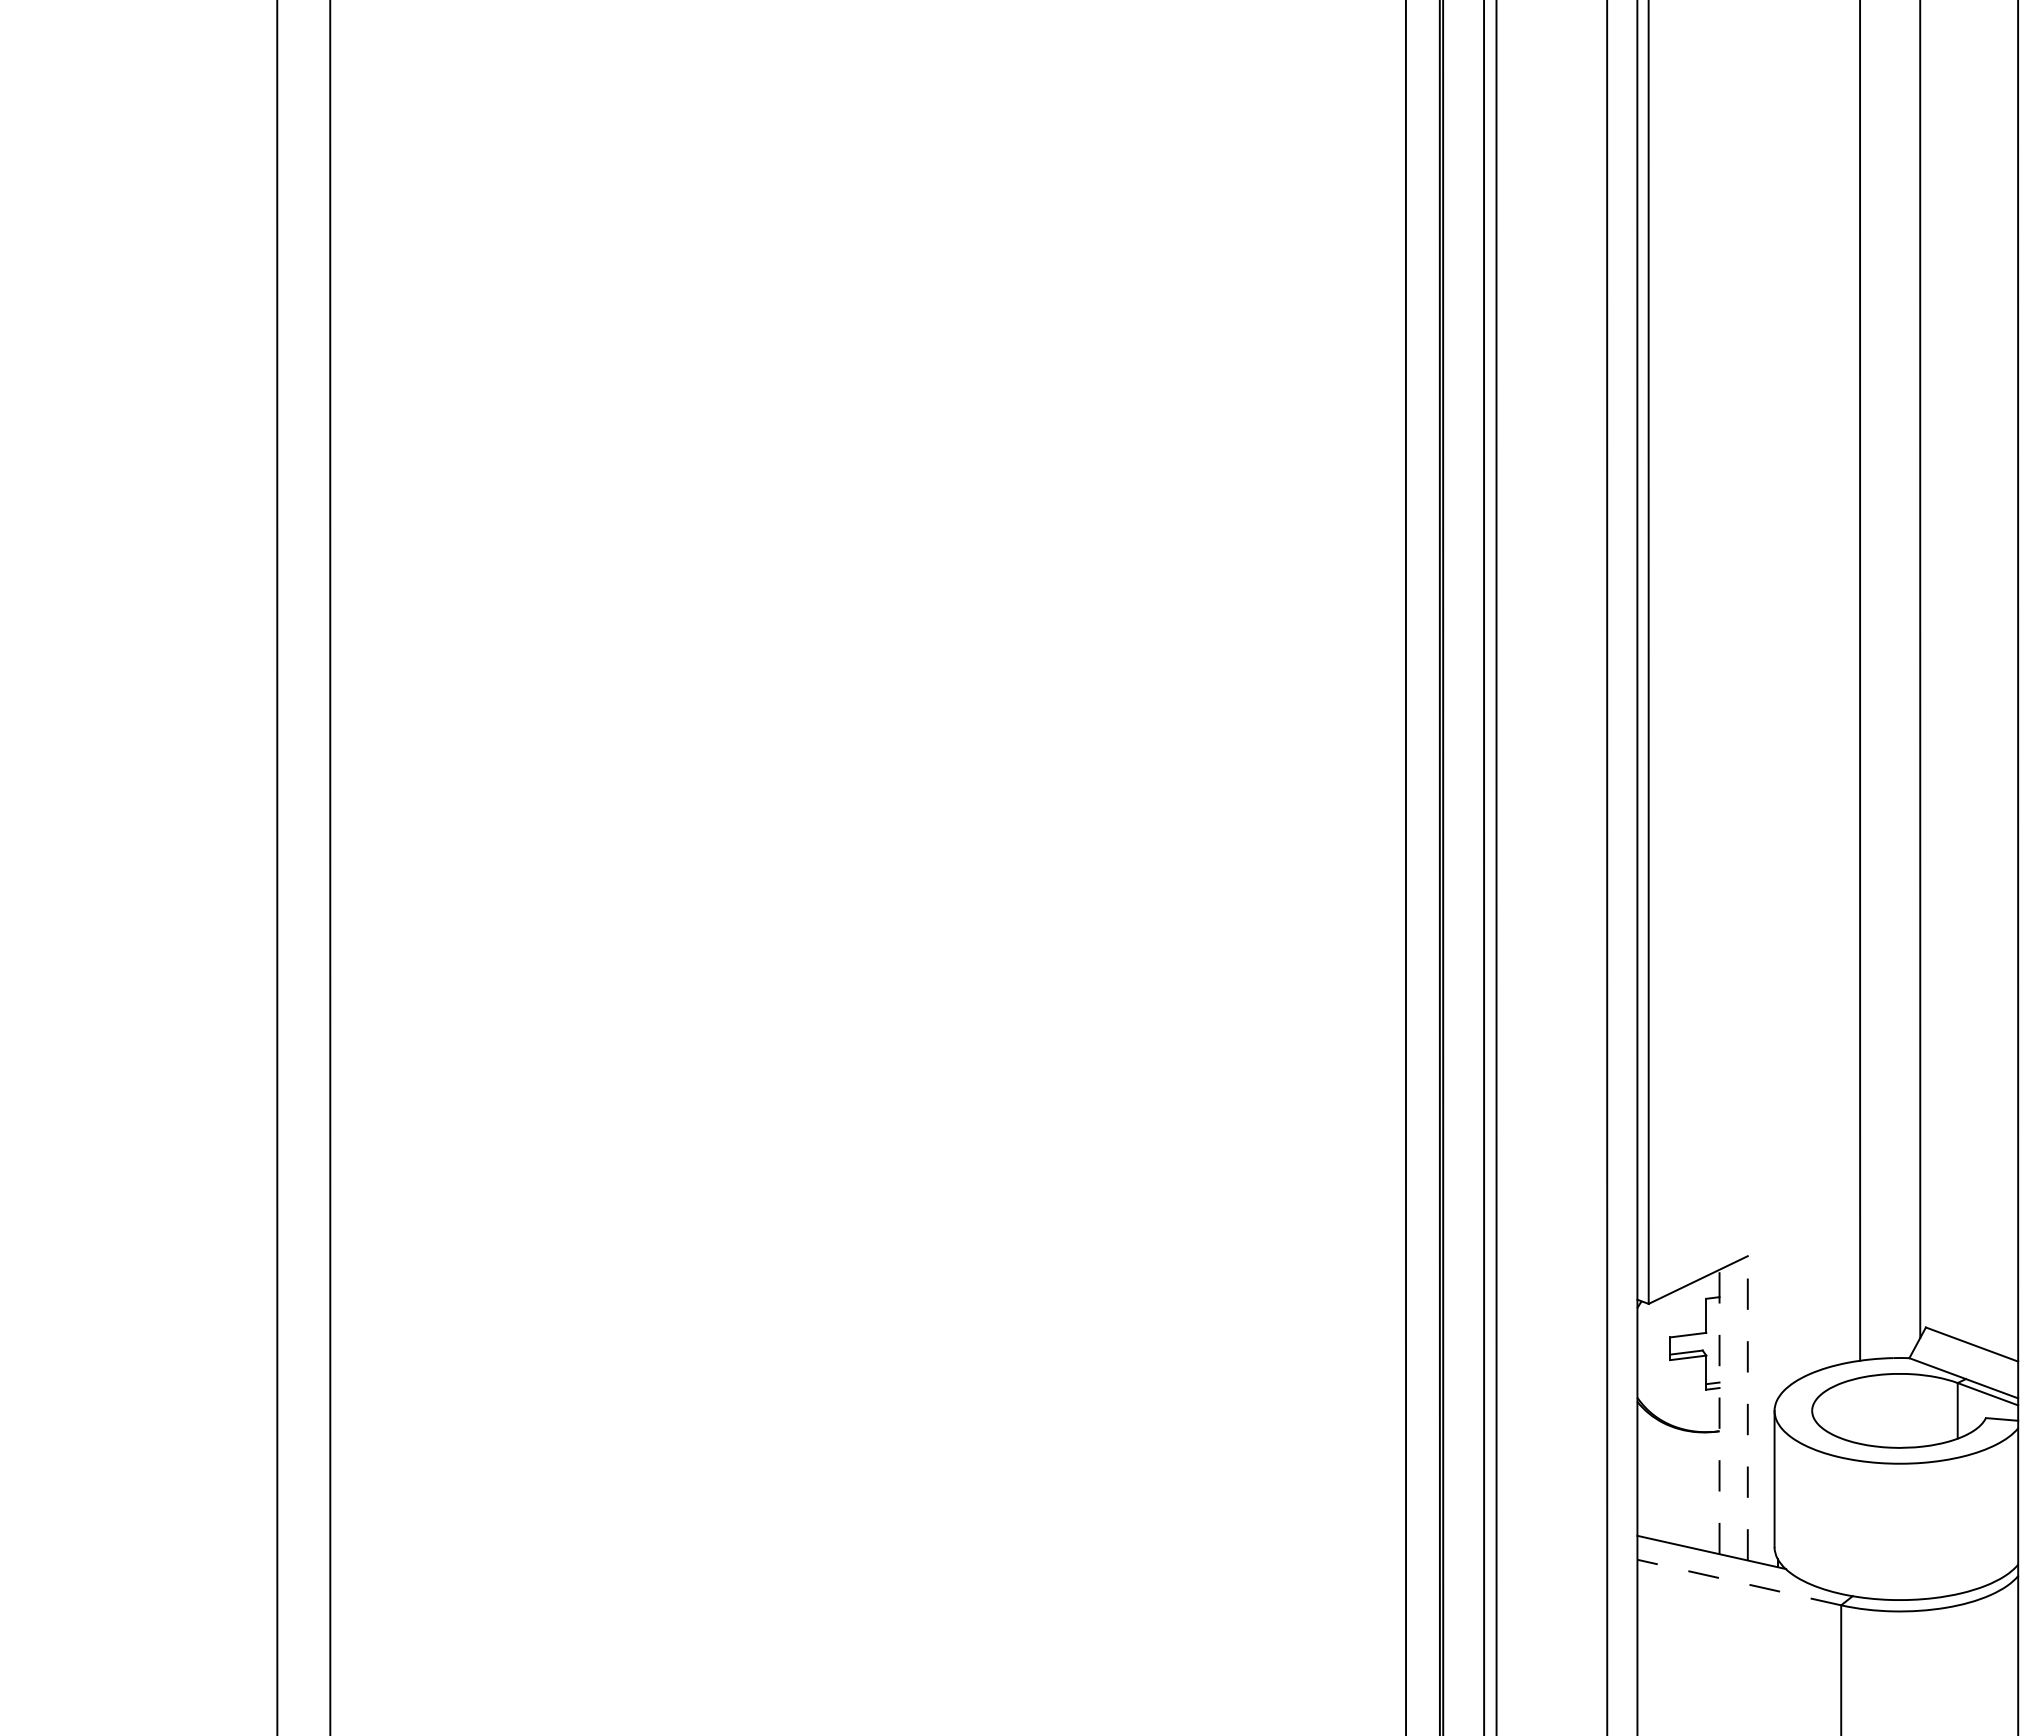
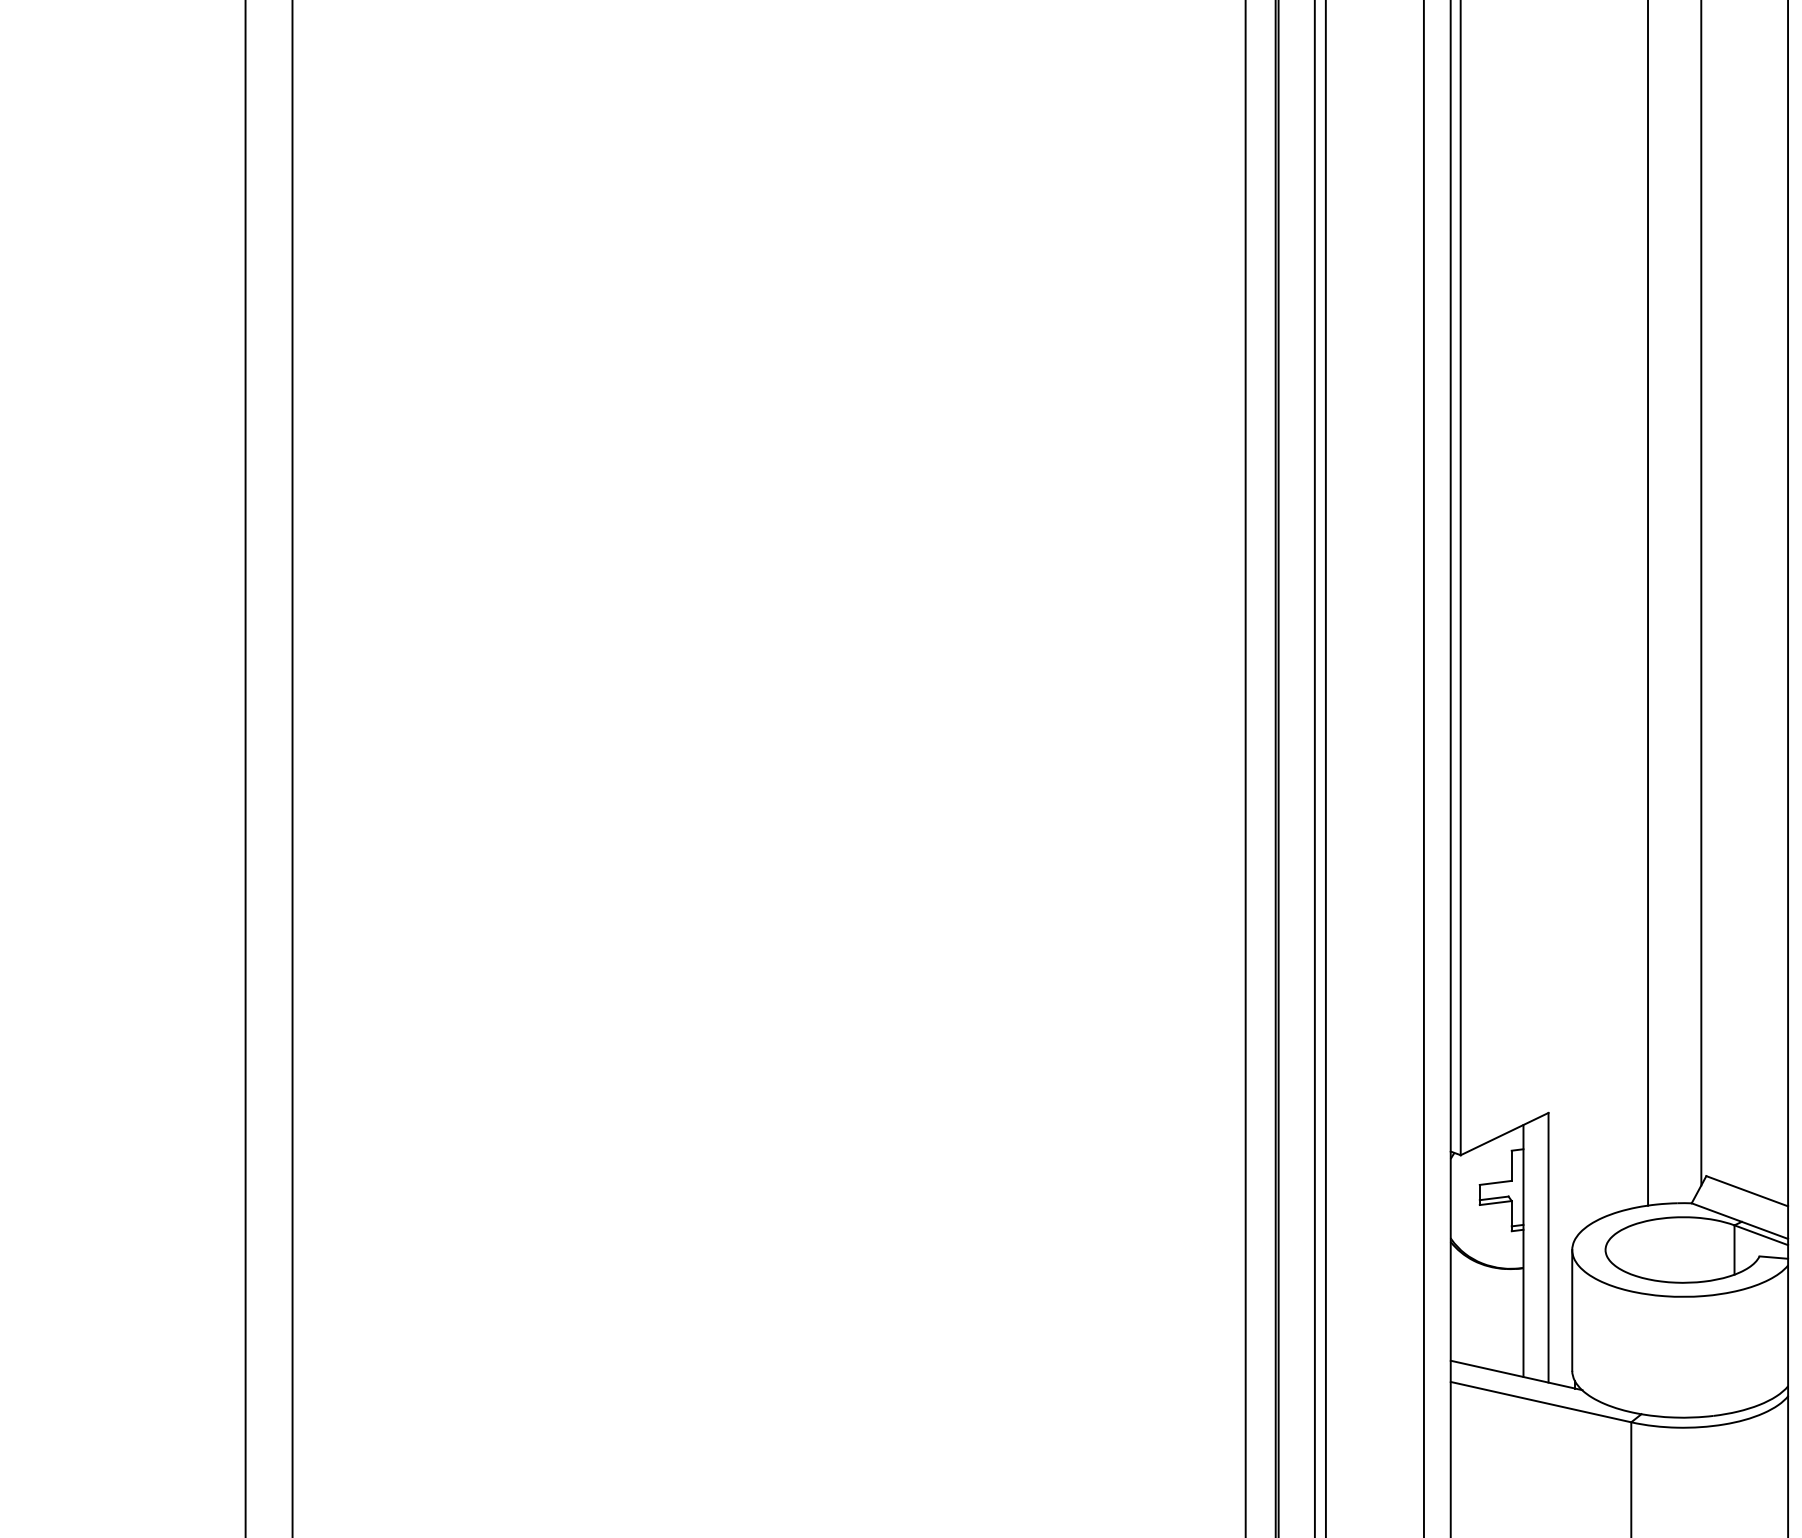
line: (1747, 1408) -> (1548, 1247), dashed -> solid
line: (1719, 1412) -> (1523, 1251), dashed -> solid
line: (1739, 1582) -> (1541, 1402), dashed -> solid

